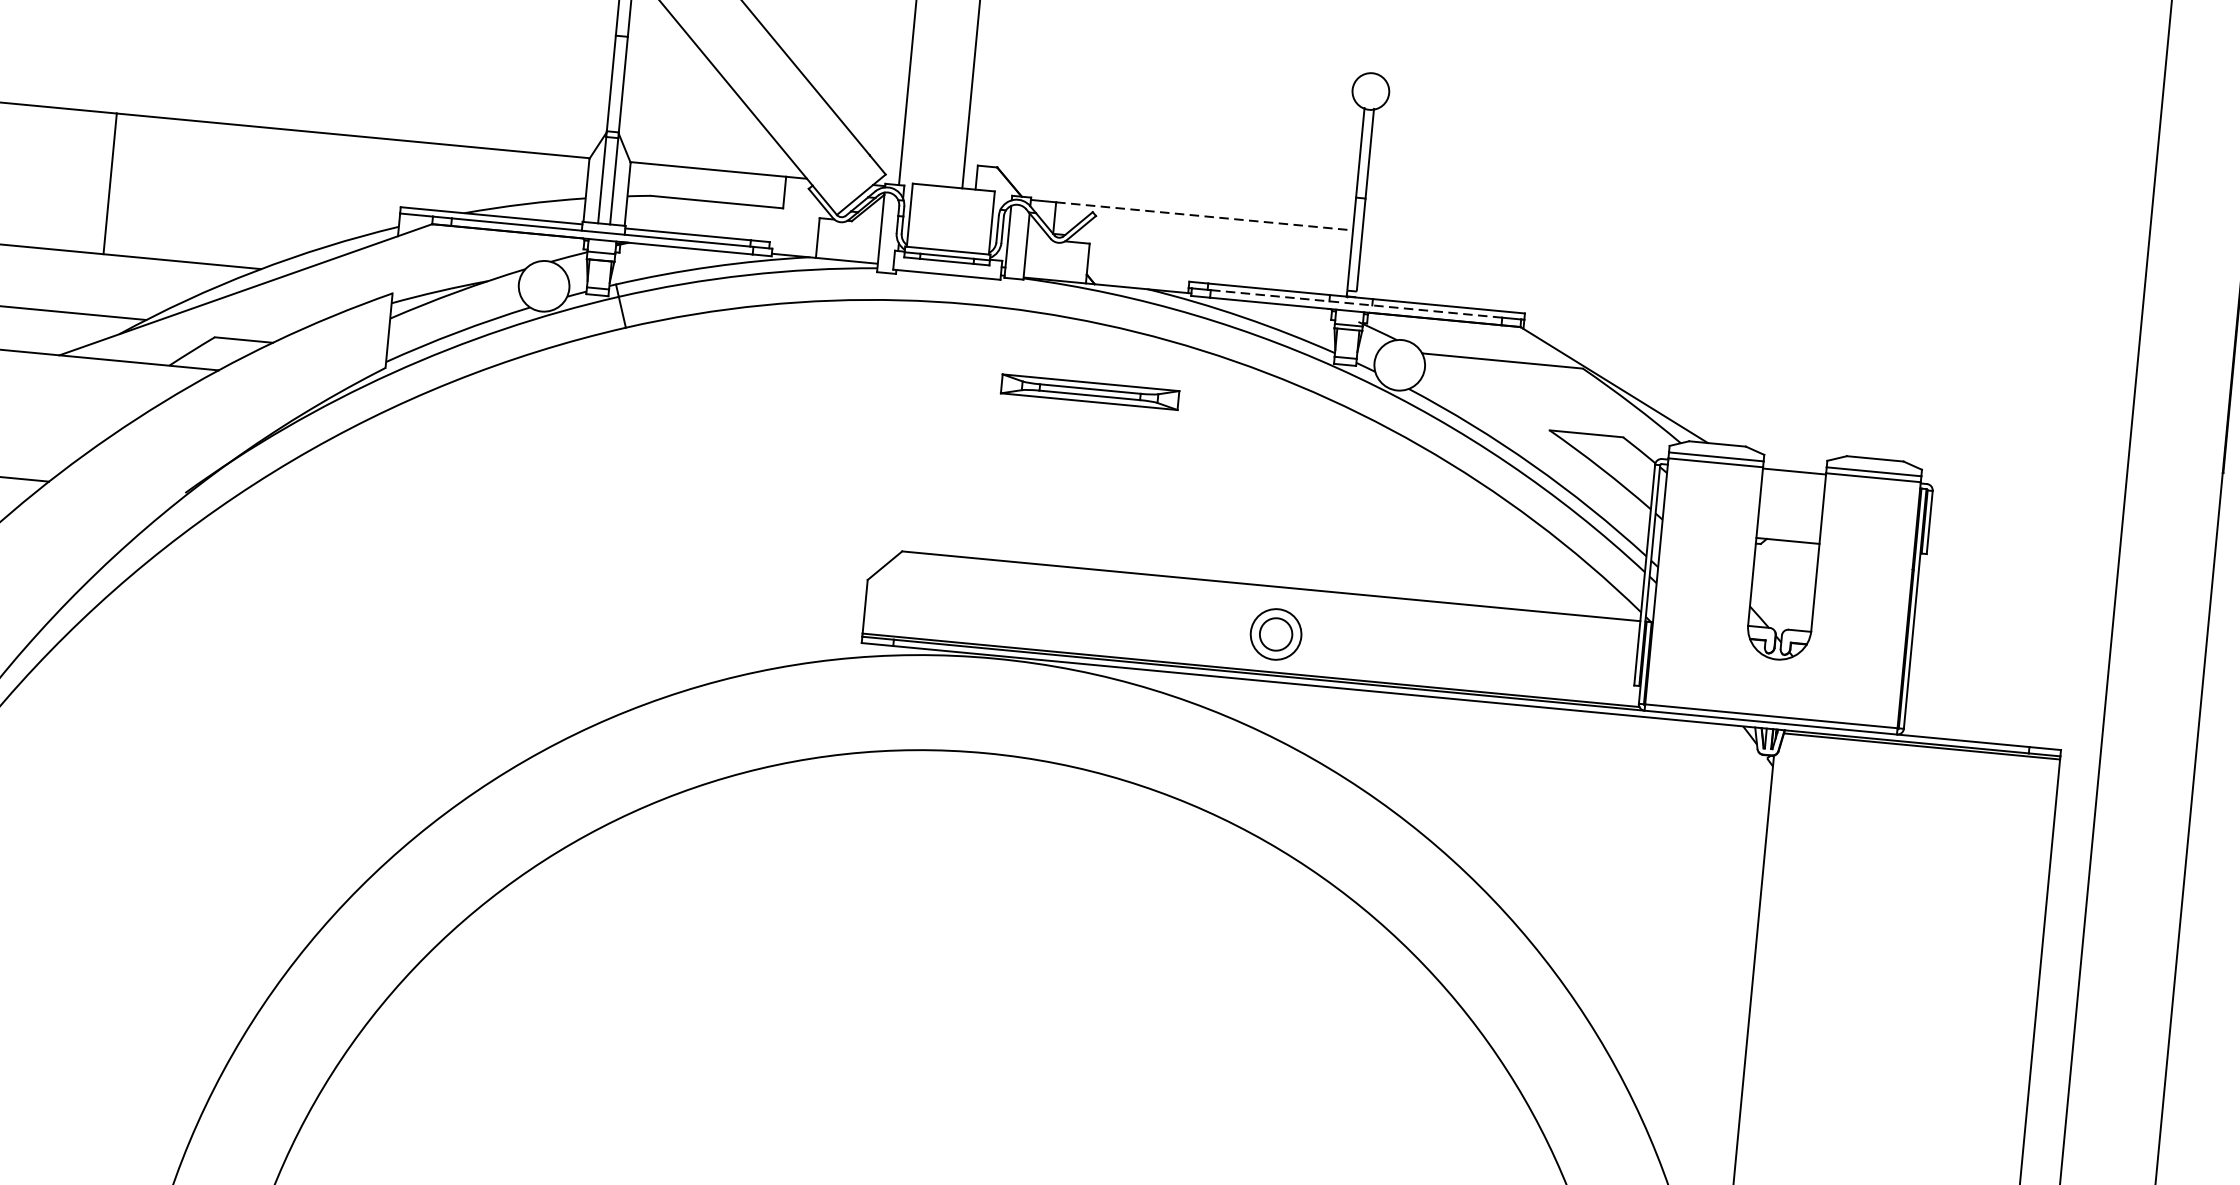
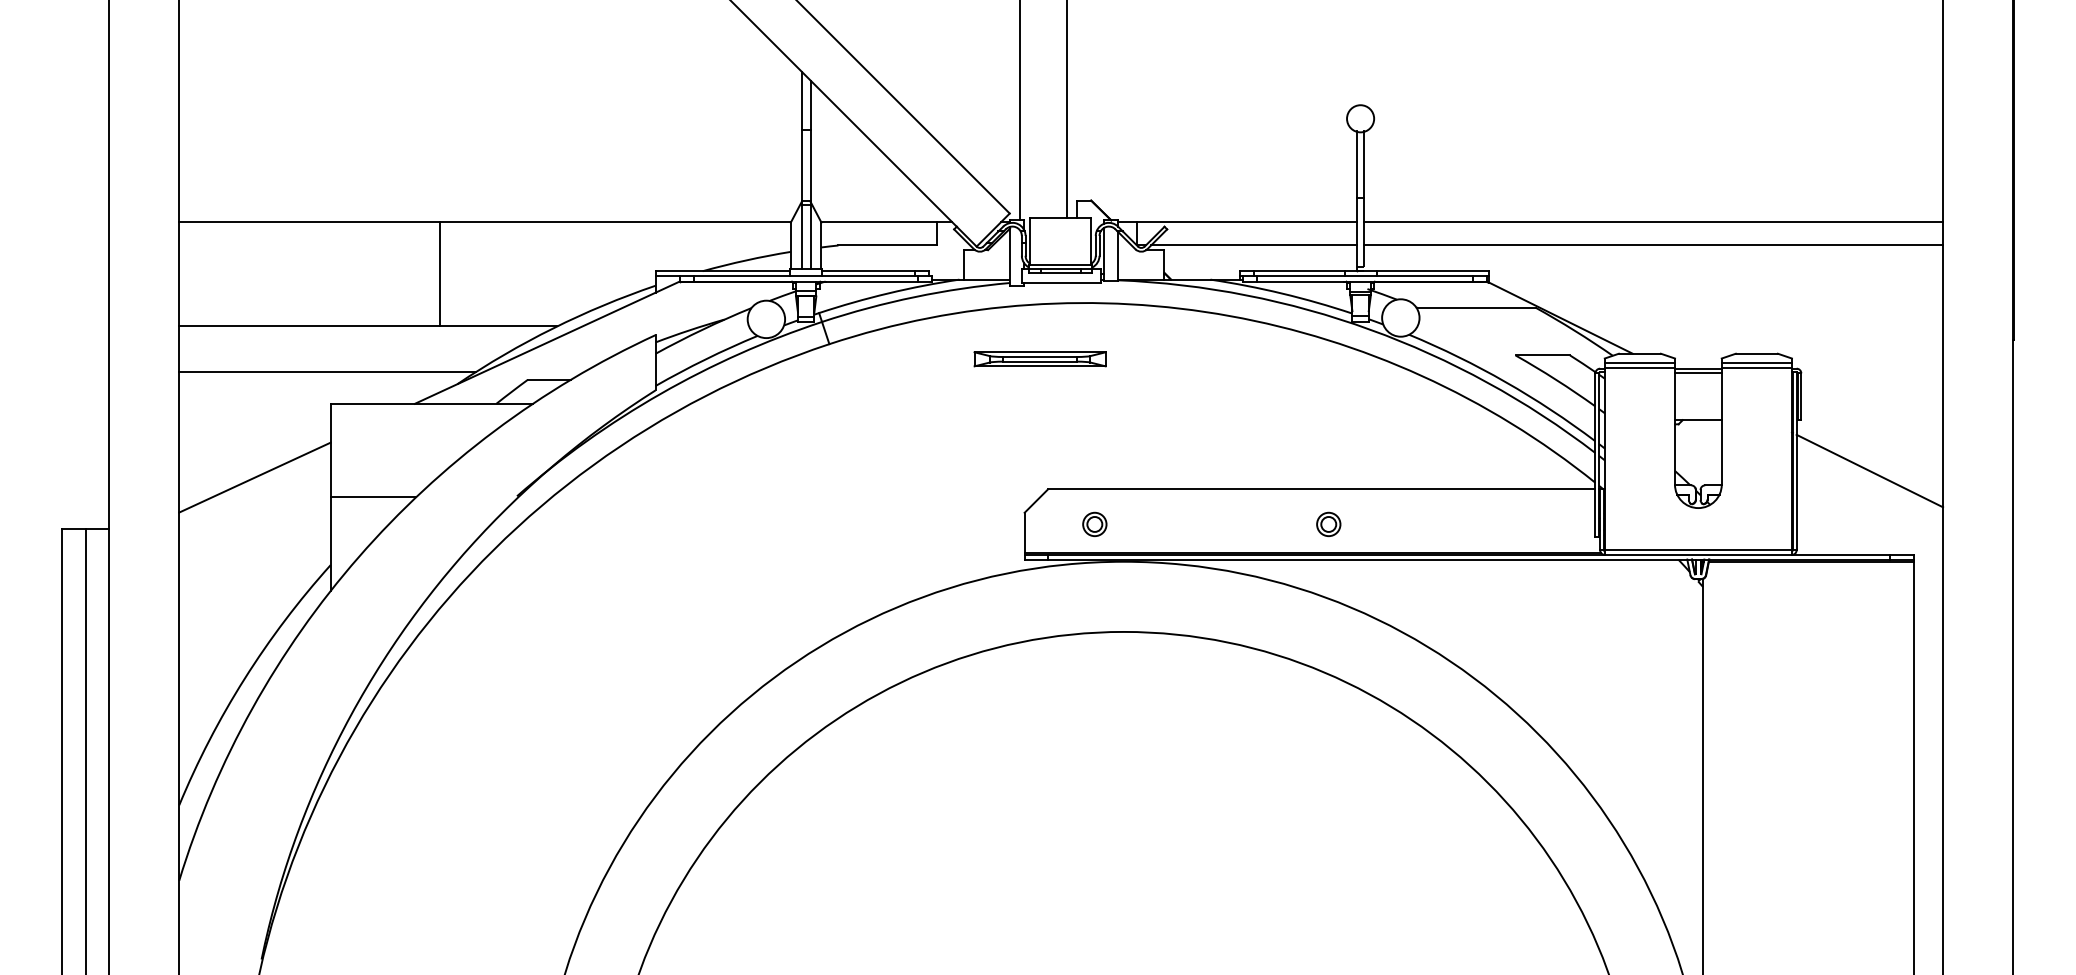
line: (1205, 216) -> (1247, 222), dashed -> solid
line: (1211, 248) -> (1254, 245), added
line: (1752, 268) -> (1653, 222), added
line: (1749, 299) -> (1653, 245), added
line: (1356, 303) -> (1364, 275), dashed -> solid
part: (1089, 392) -> (1039, 359), moved
line: (1792, 477) -> (1697, 373), added
part: (960, 604) -> (1094, 524), added
line: (2012, 630) -> (1869, 470), added
part: (1275, 634) -> (1328, 524), size x0.62

